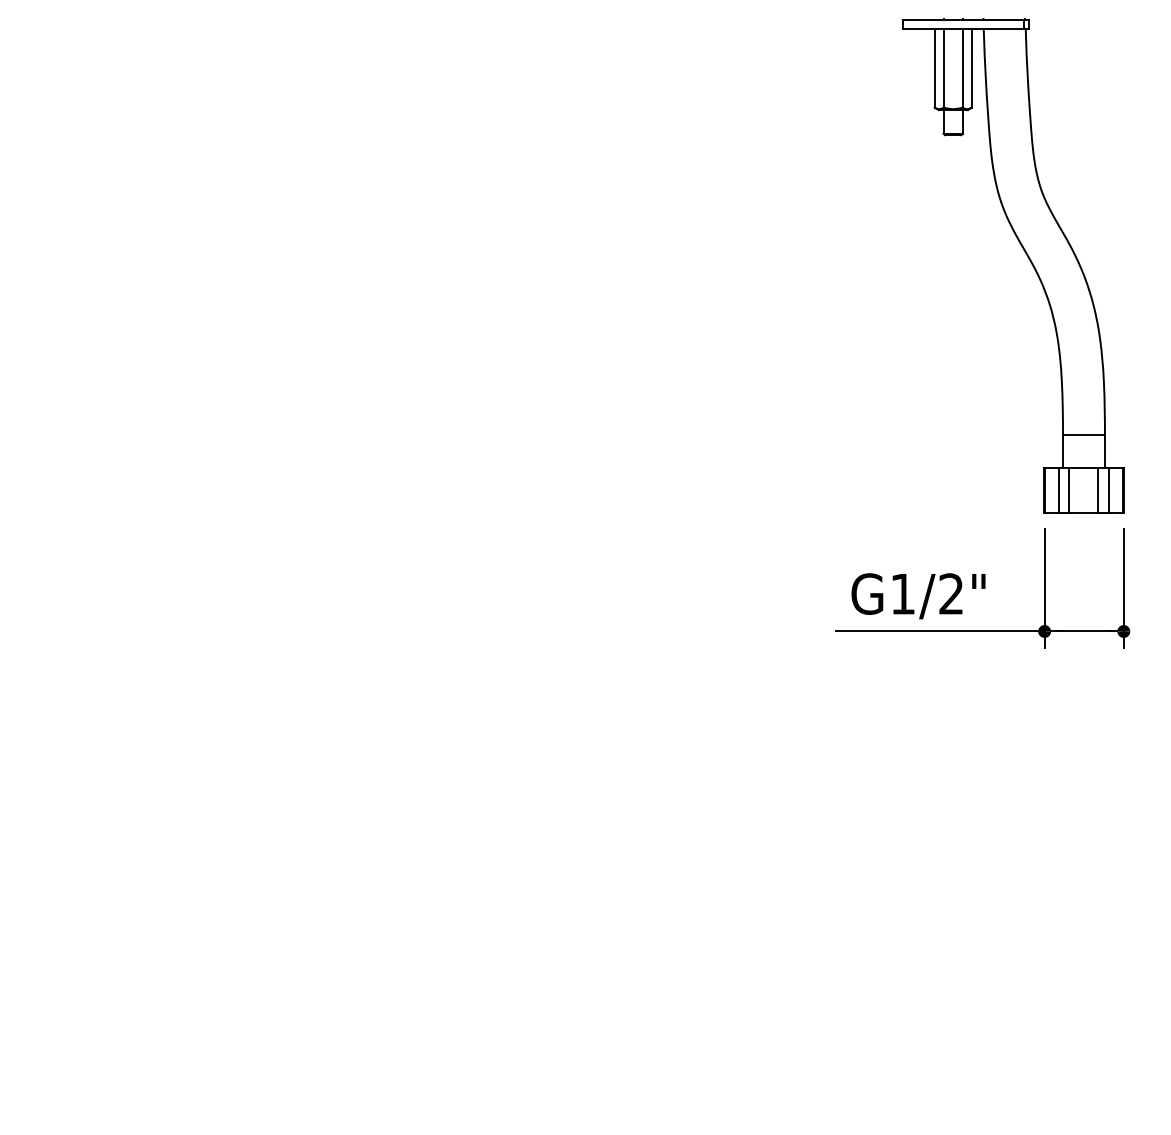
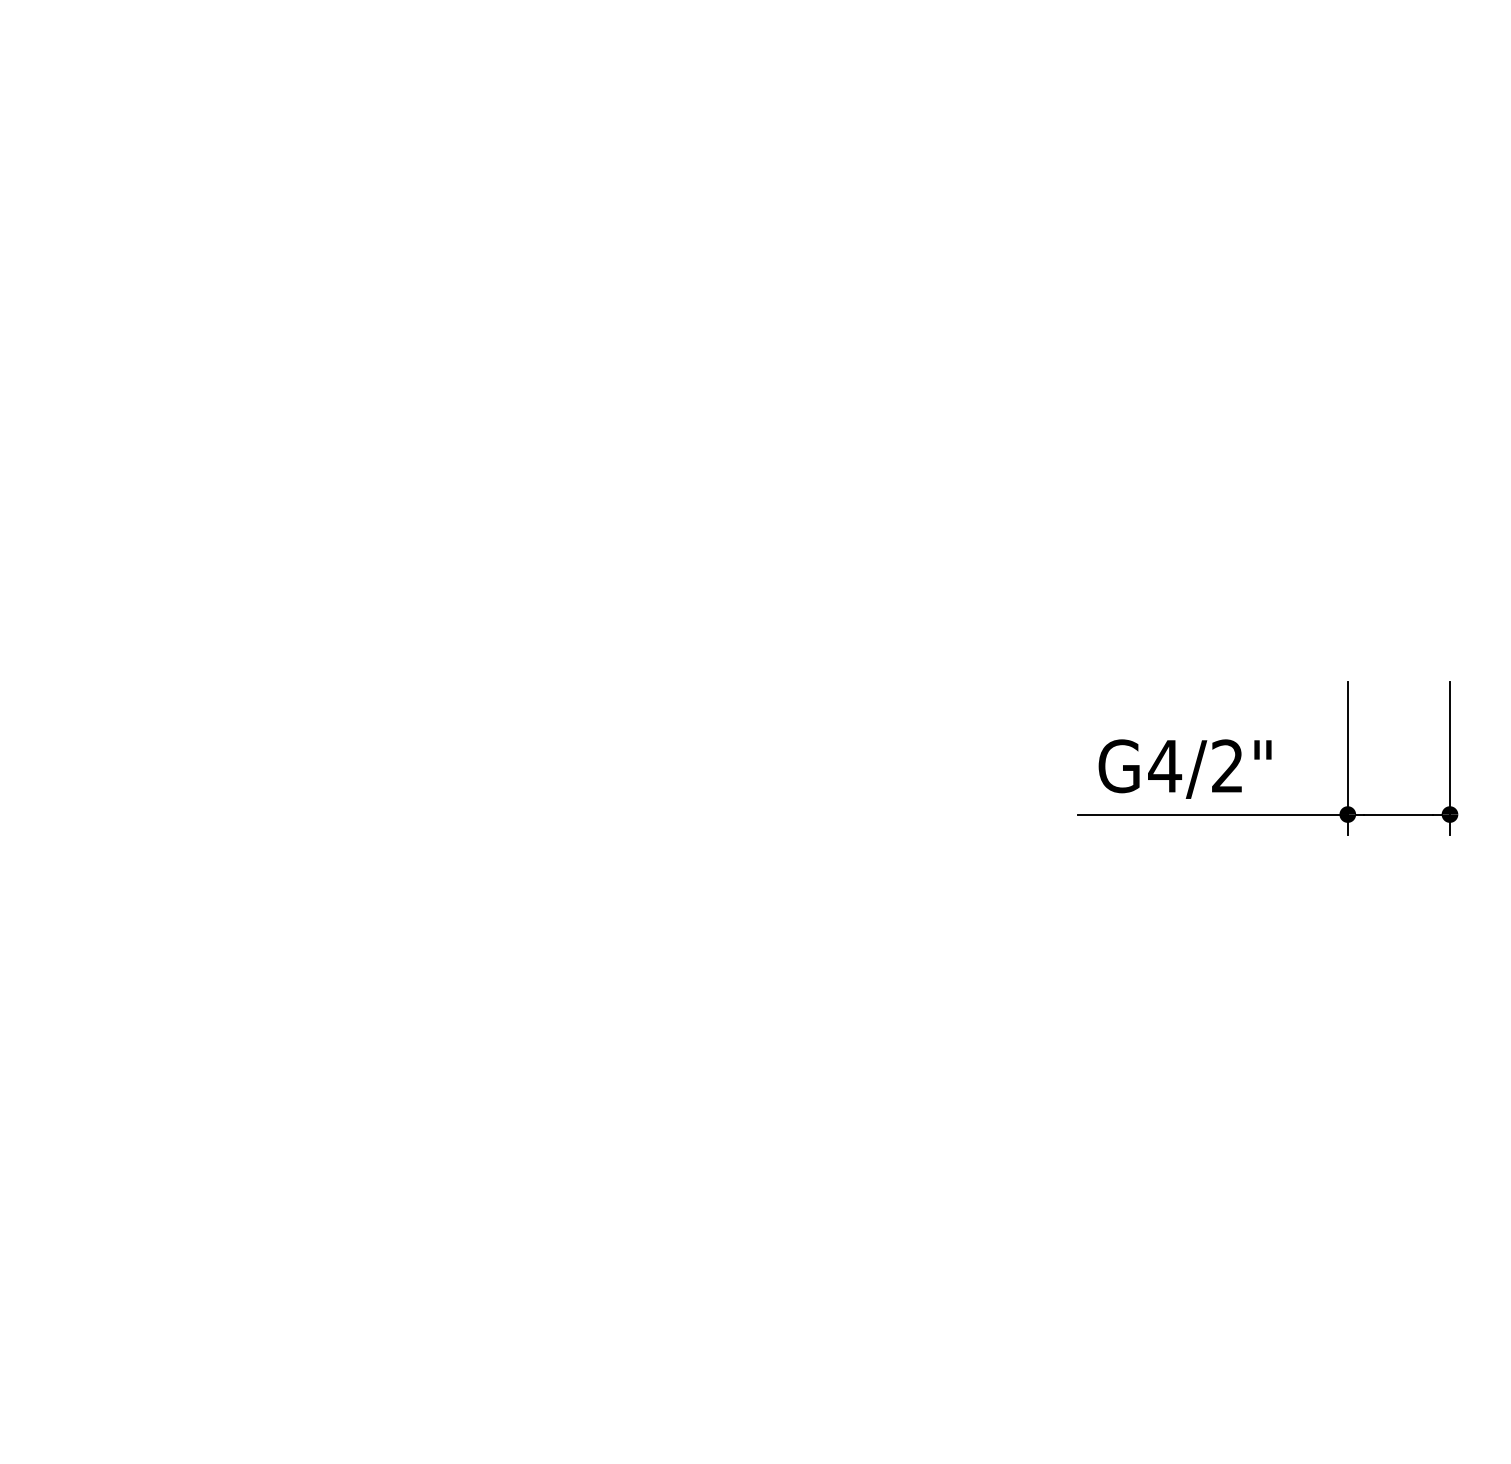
part: (1027, 257) -> (1325, 332), removed
text: (902, 594) -> (1164, 766), G1/2" -> G4/2"

